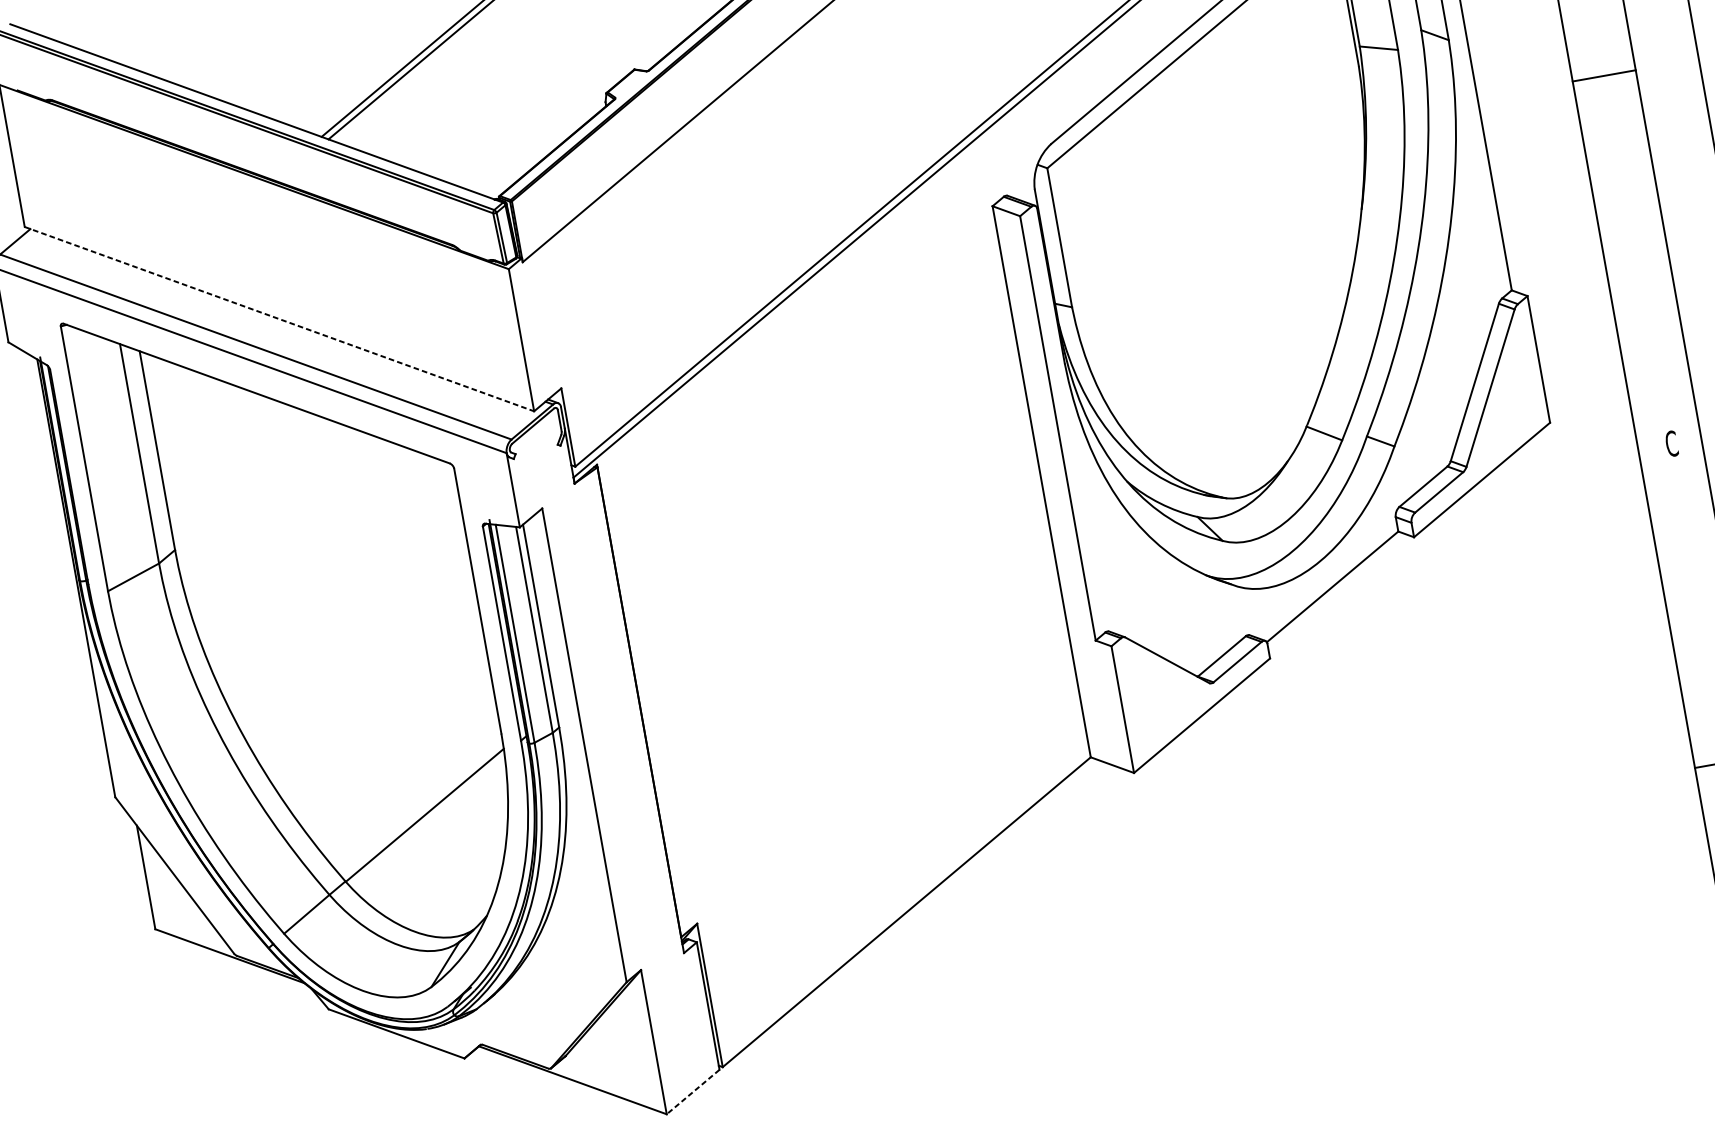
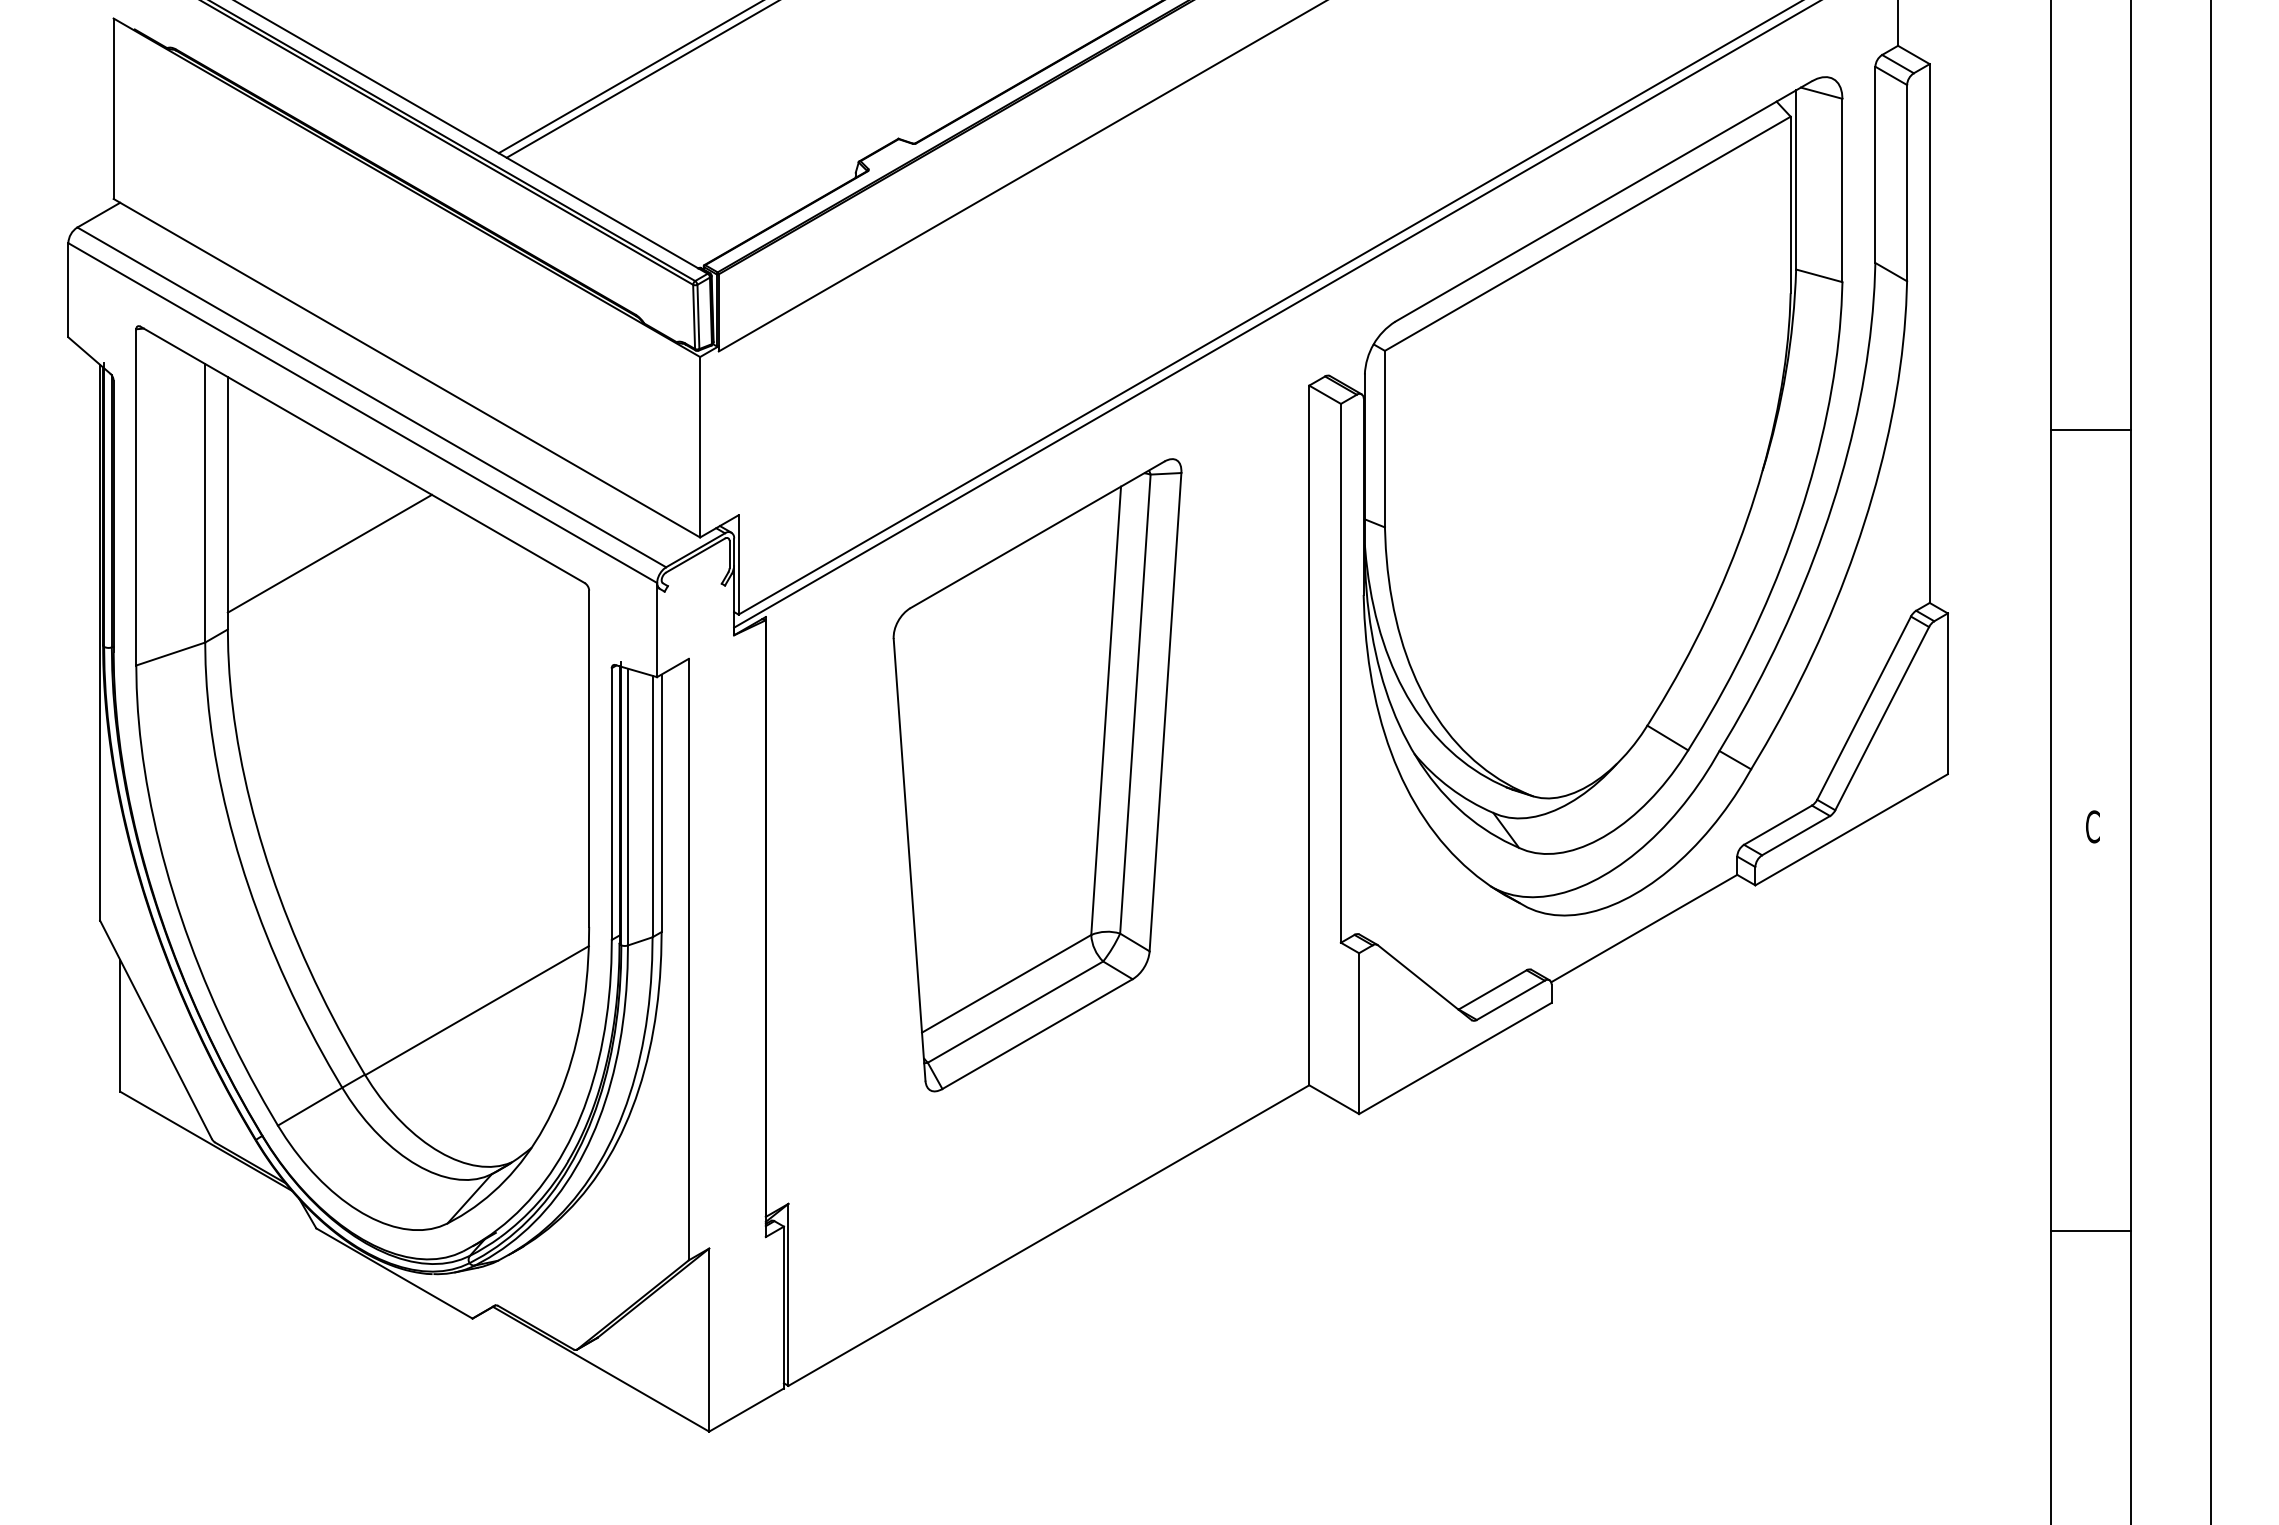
line: (1604, 76) -> (2090, 430), moved
line: (279, 319) -> (406, 368), dashed -> solid
line: (244, 475) -> (329, 553), added
part: (833, 551) -> (1037, 775), added
line: (693, 1092) -> (746, 1410), dashed -> solid

